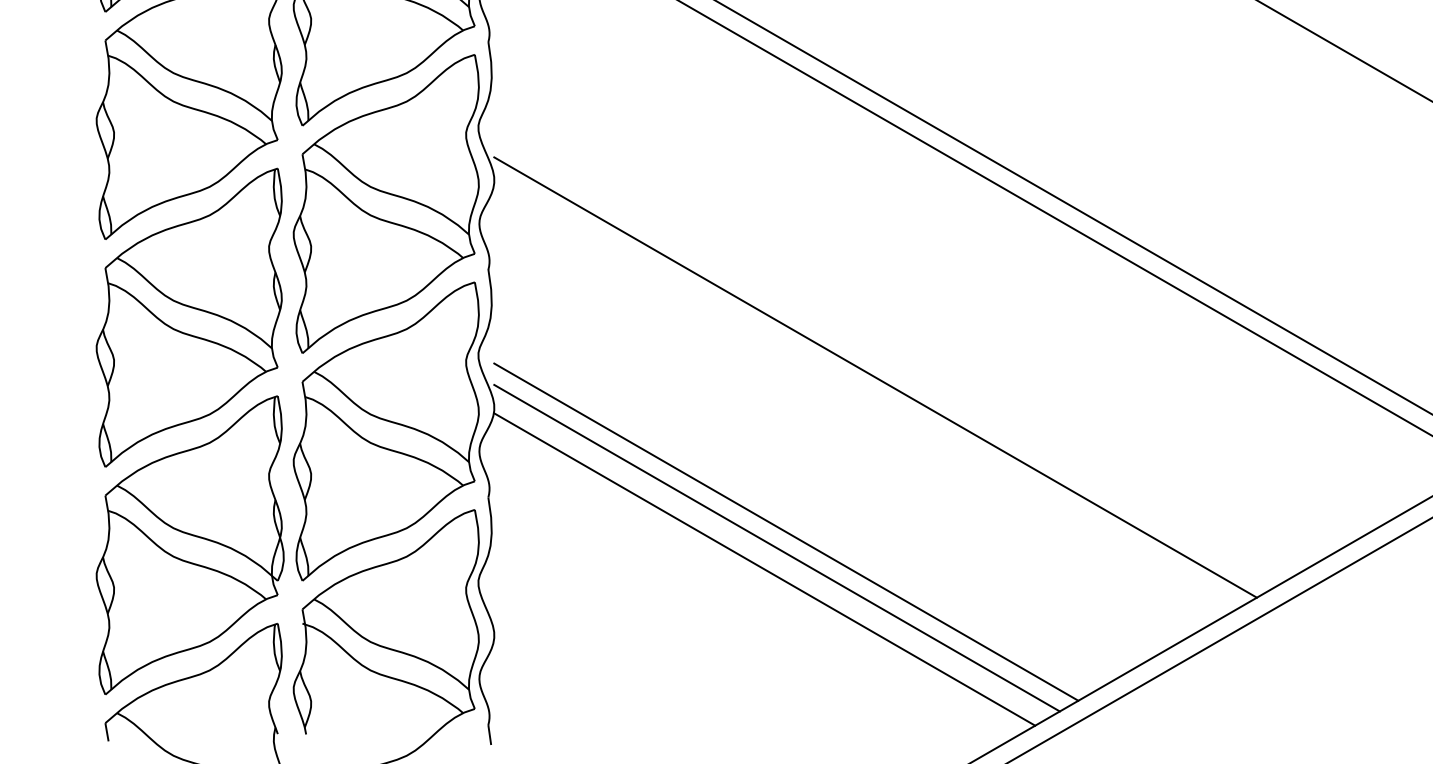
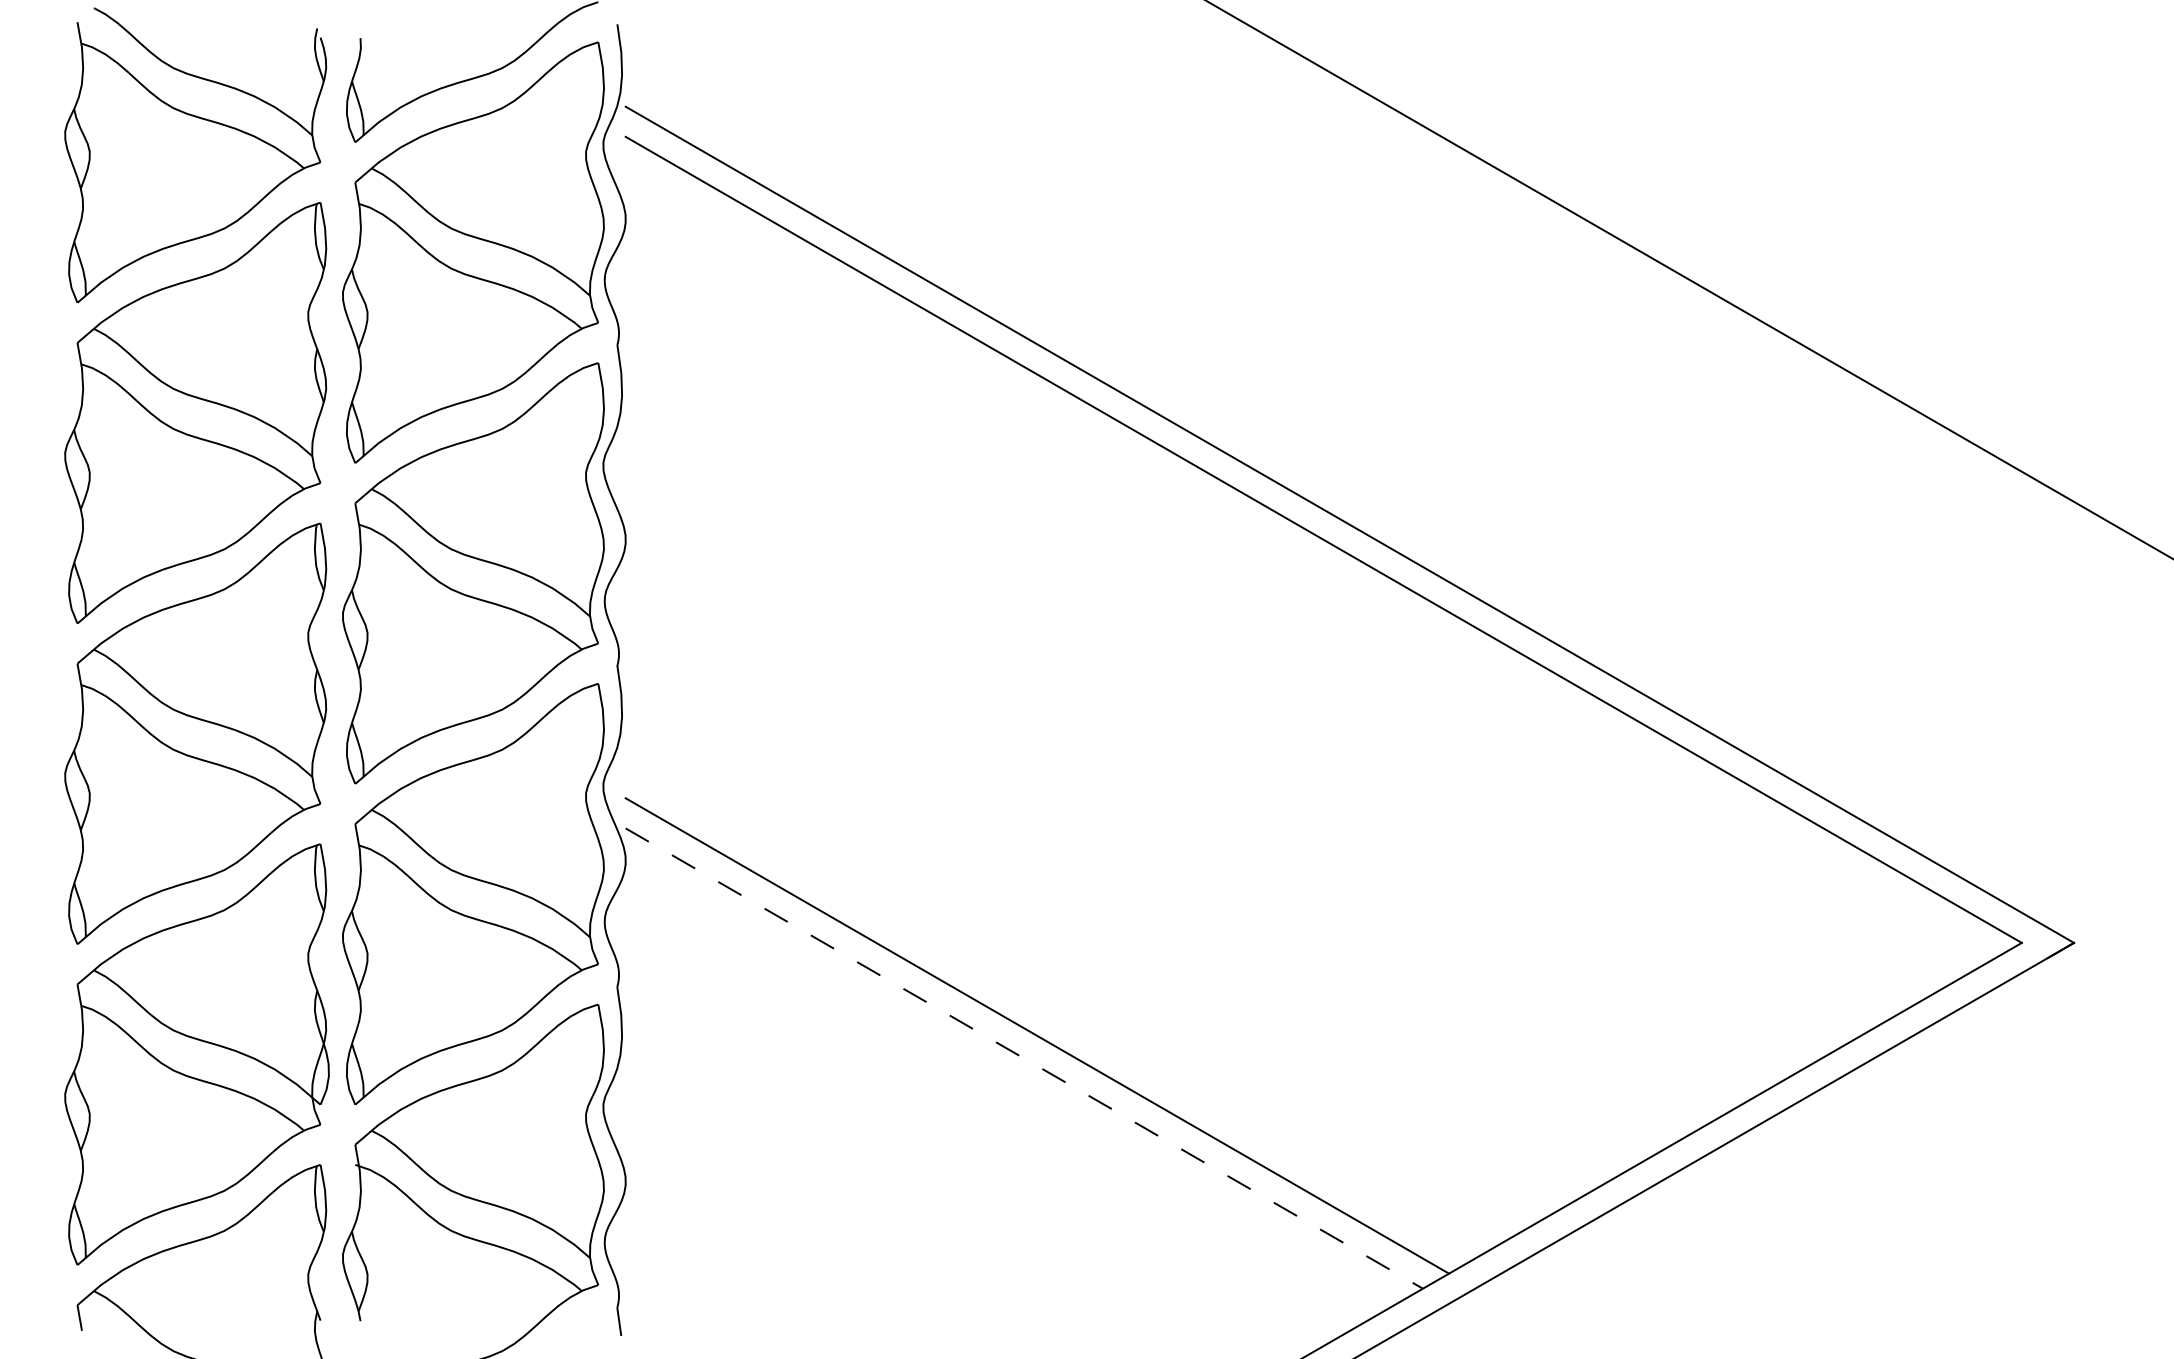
line: (875, 377) -> (1162, 817), removed
line: (777, 548) -> (1024, 1058), solid -> dashed
line: (764, 569) -> (1006, 1088), removed

